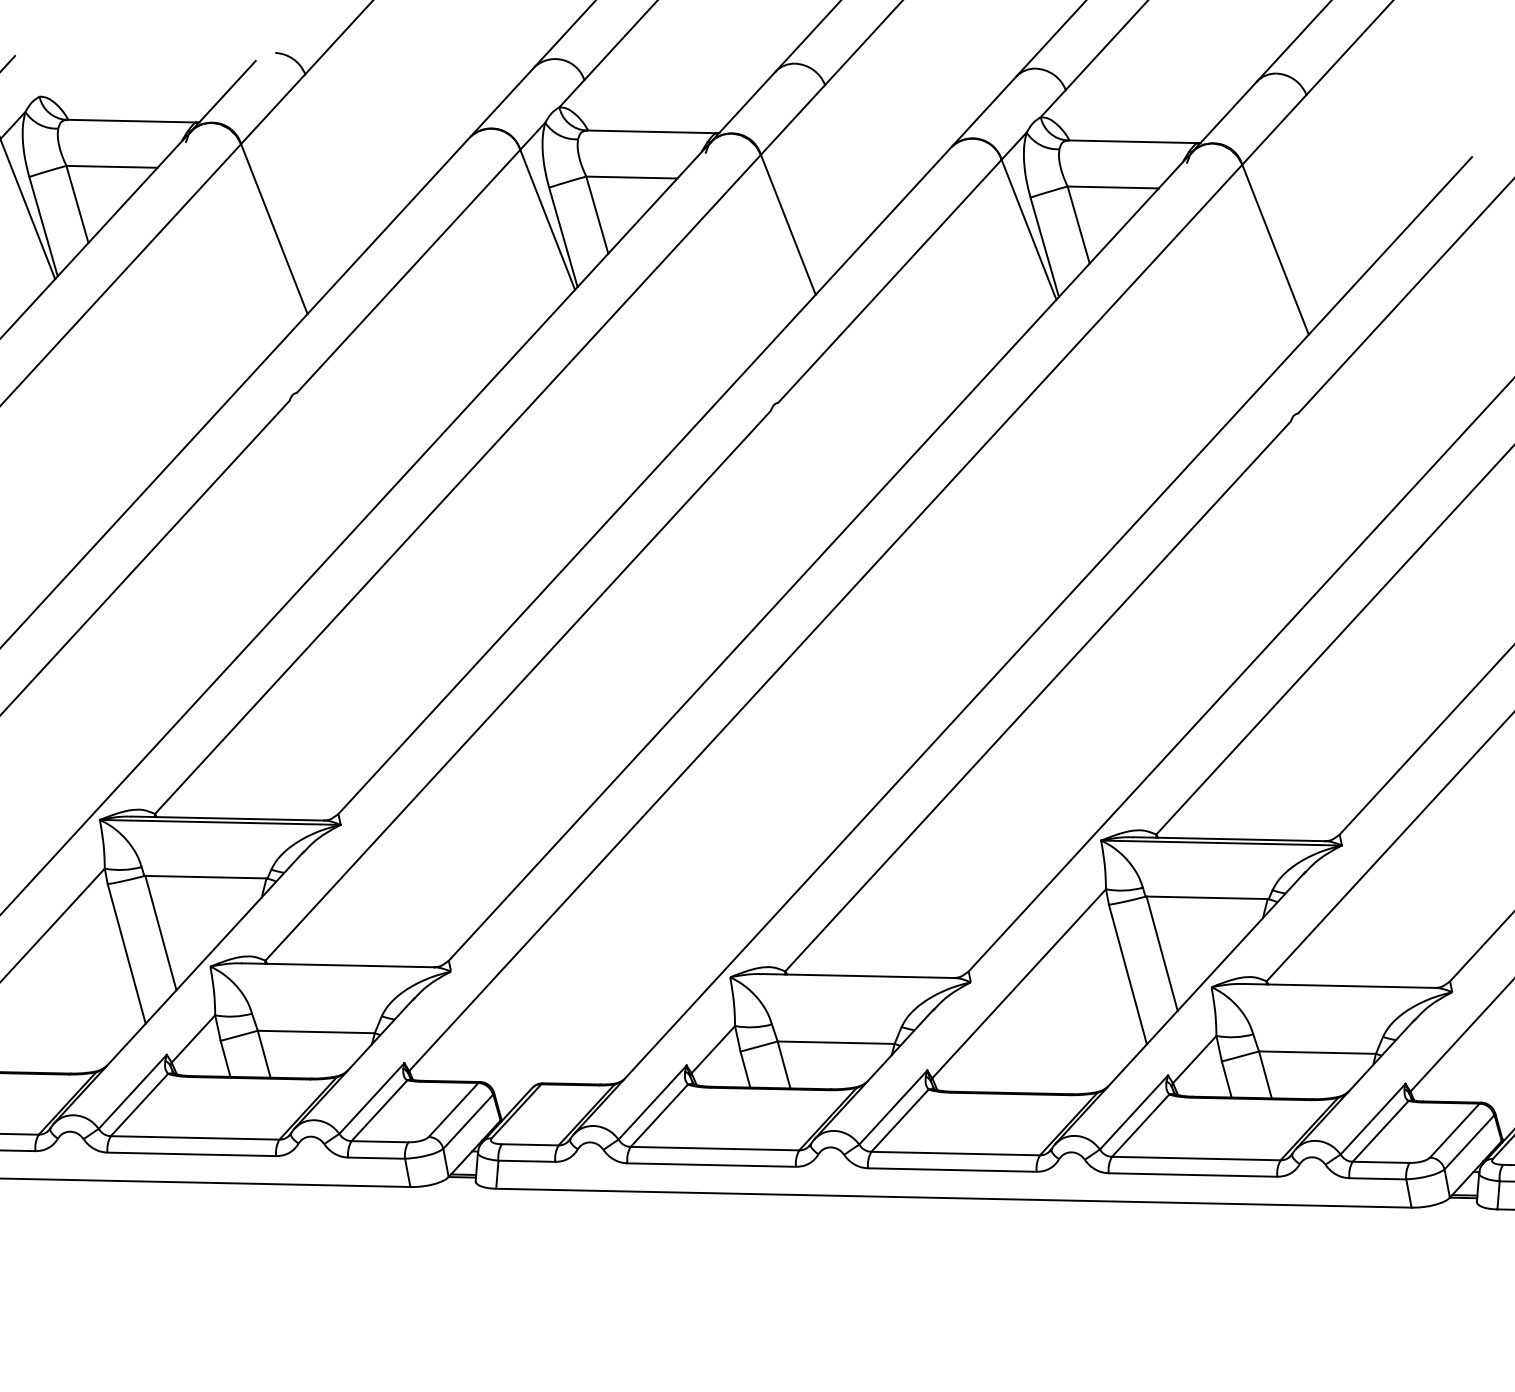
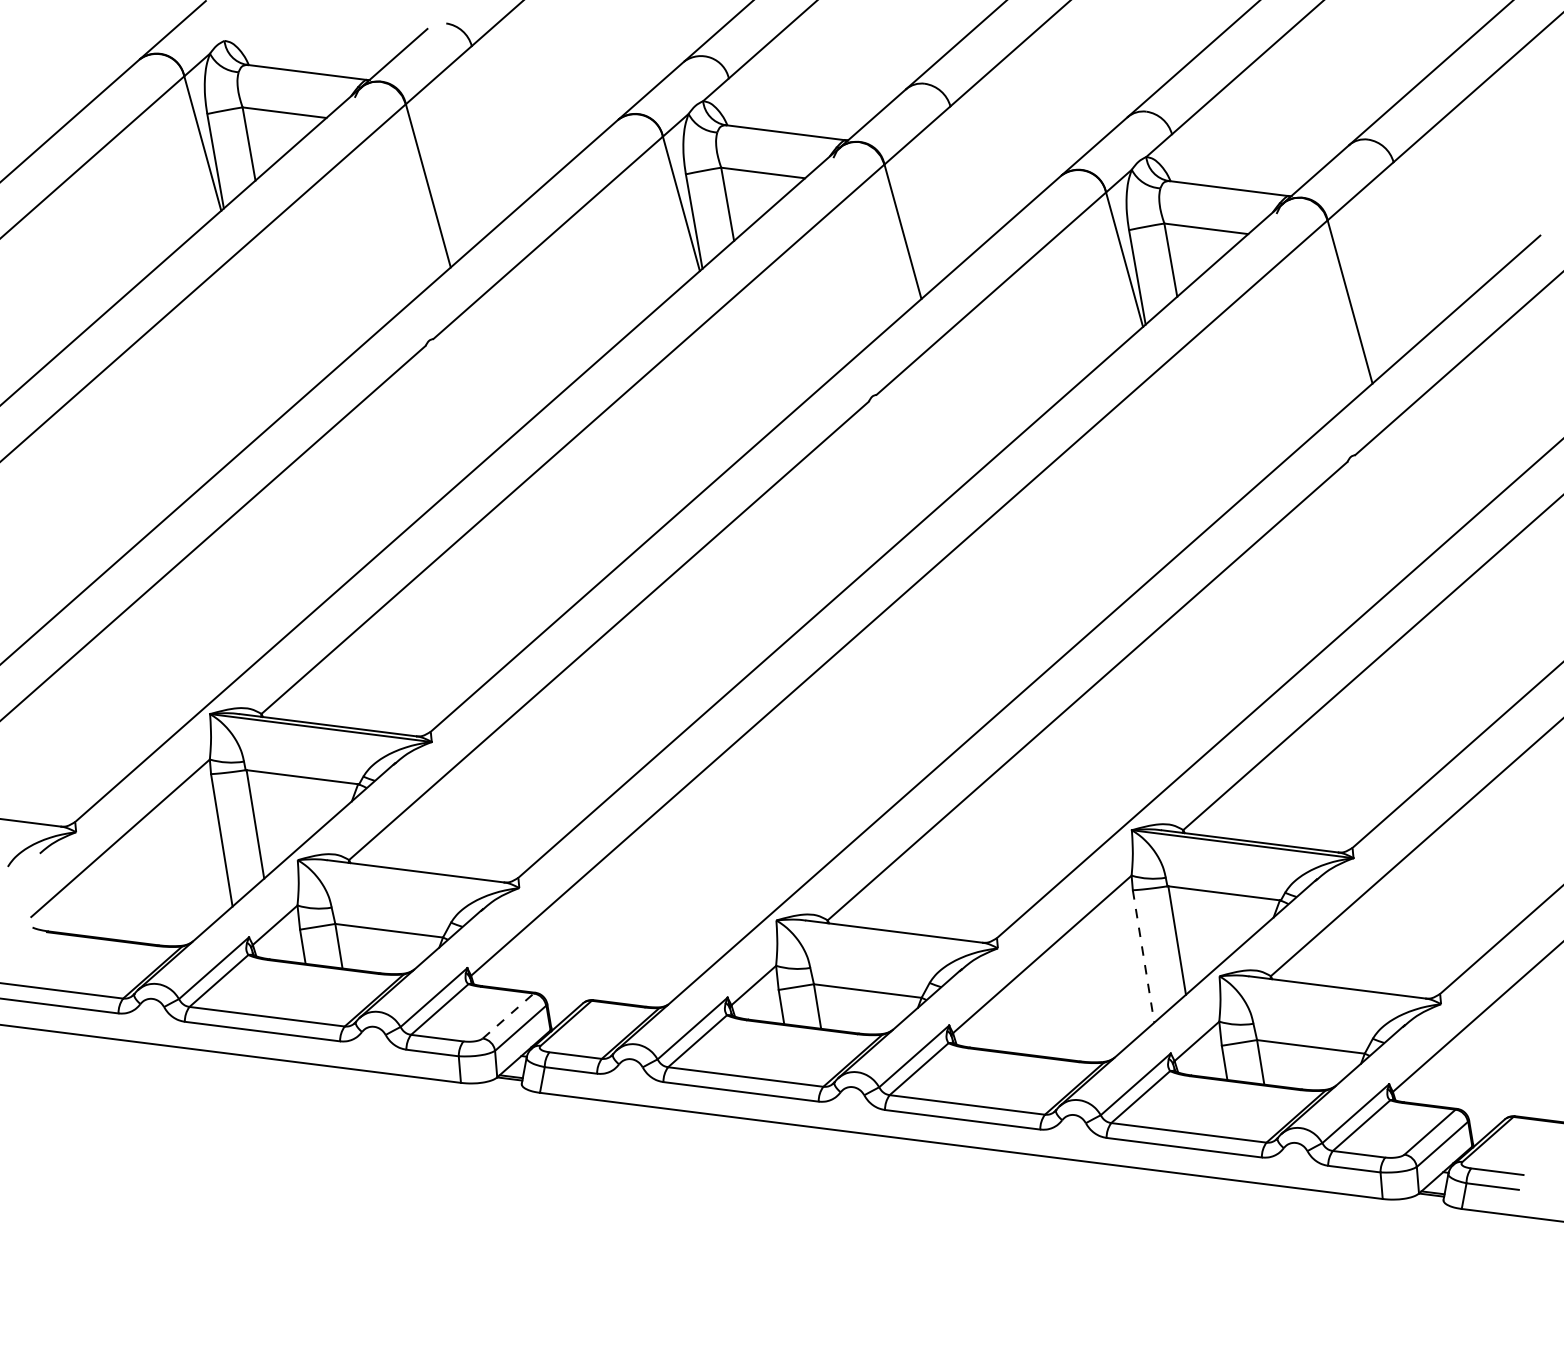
line: (1127, 974) -> (1143, 956), solid -> dashed
line: (453, 1109) -> (508, 1015), solid -> dashed

